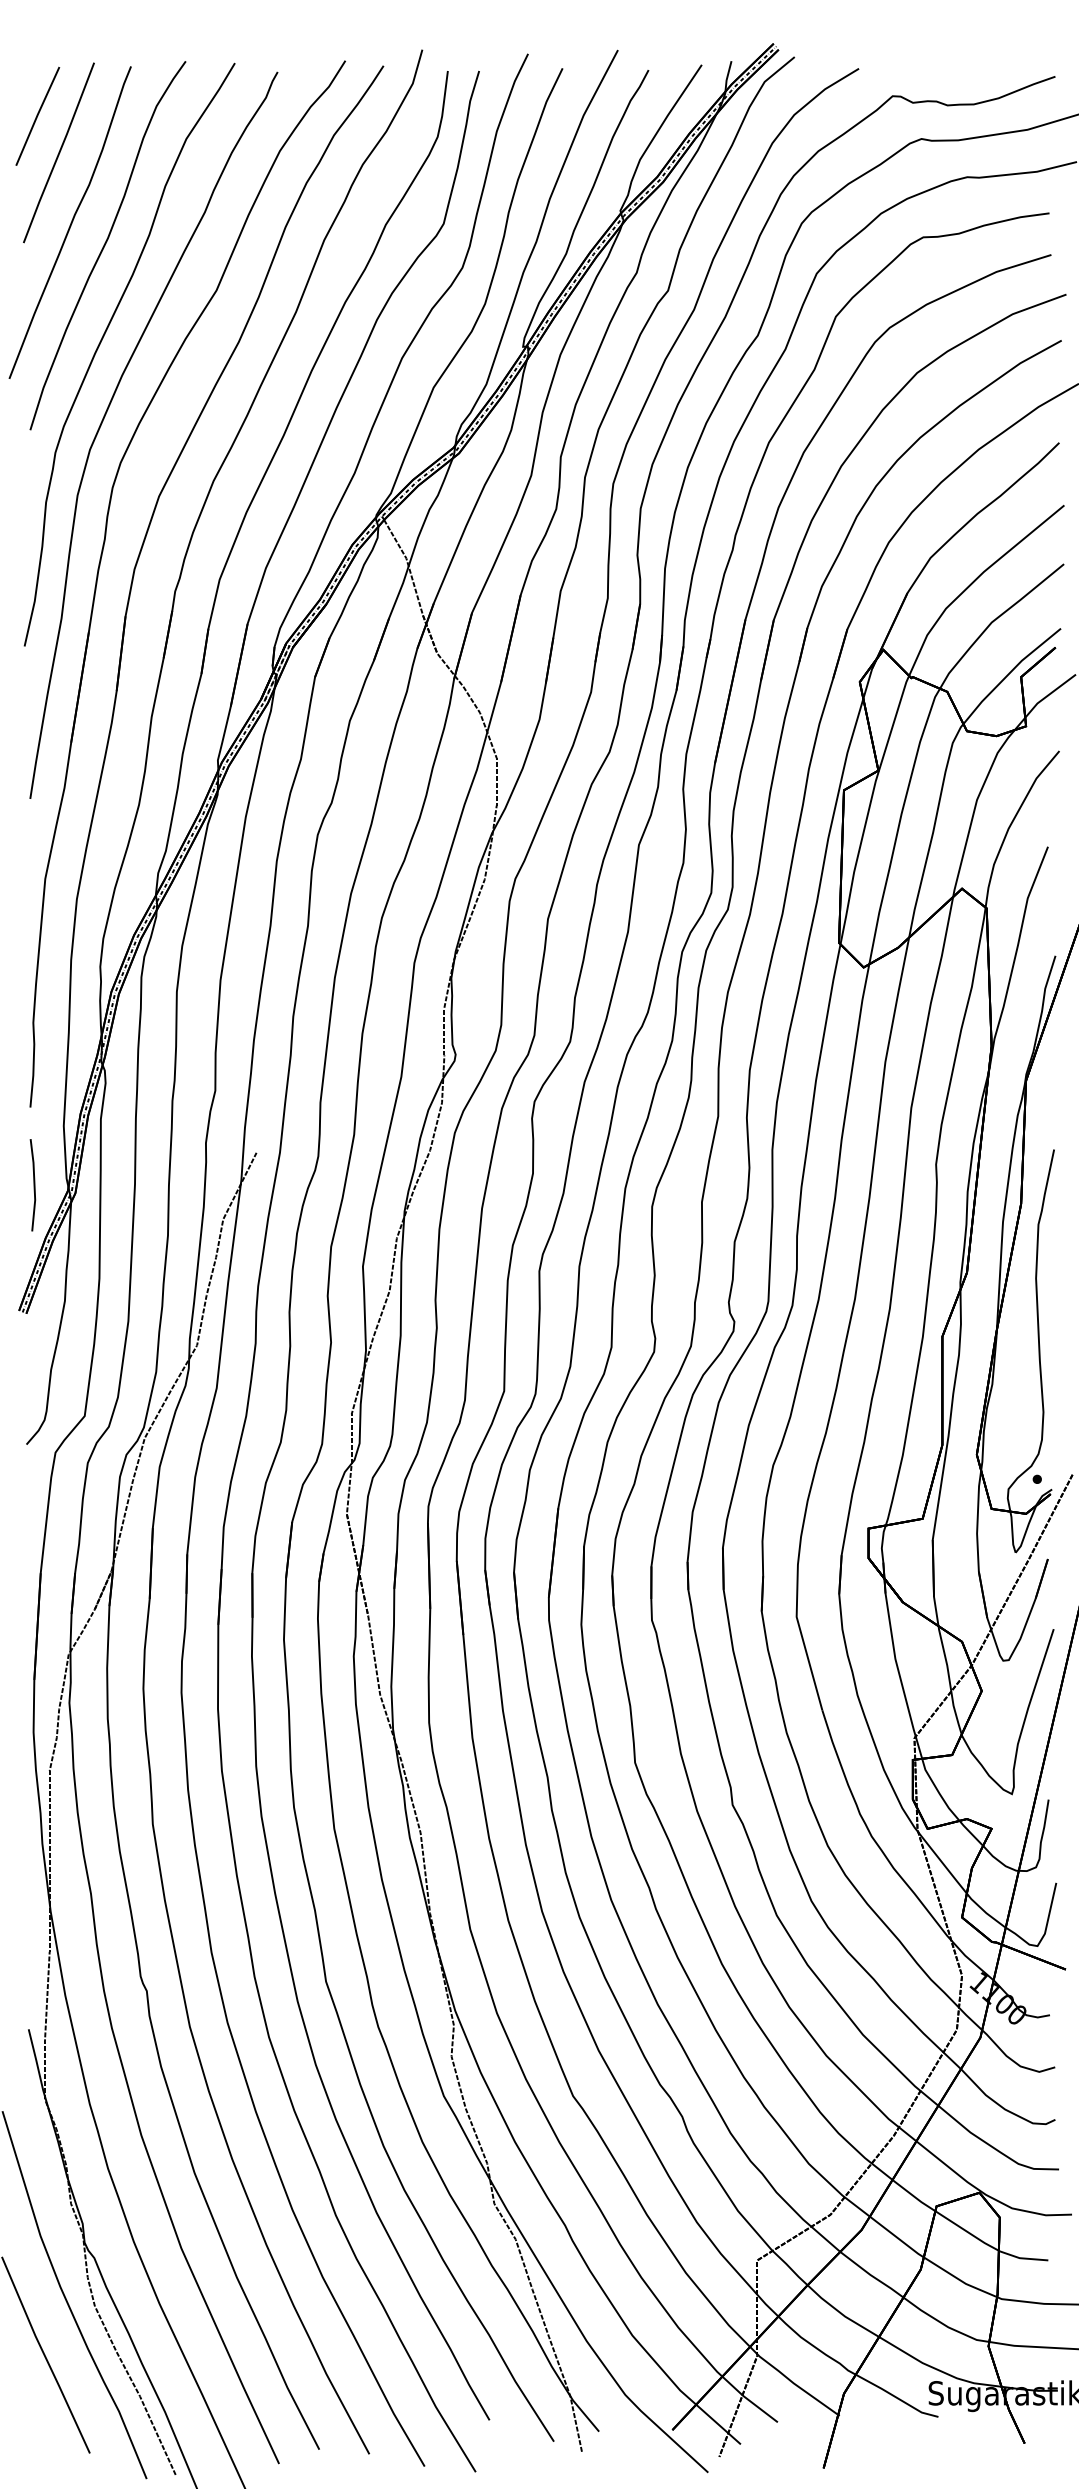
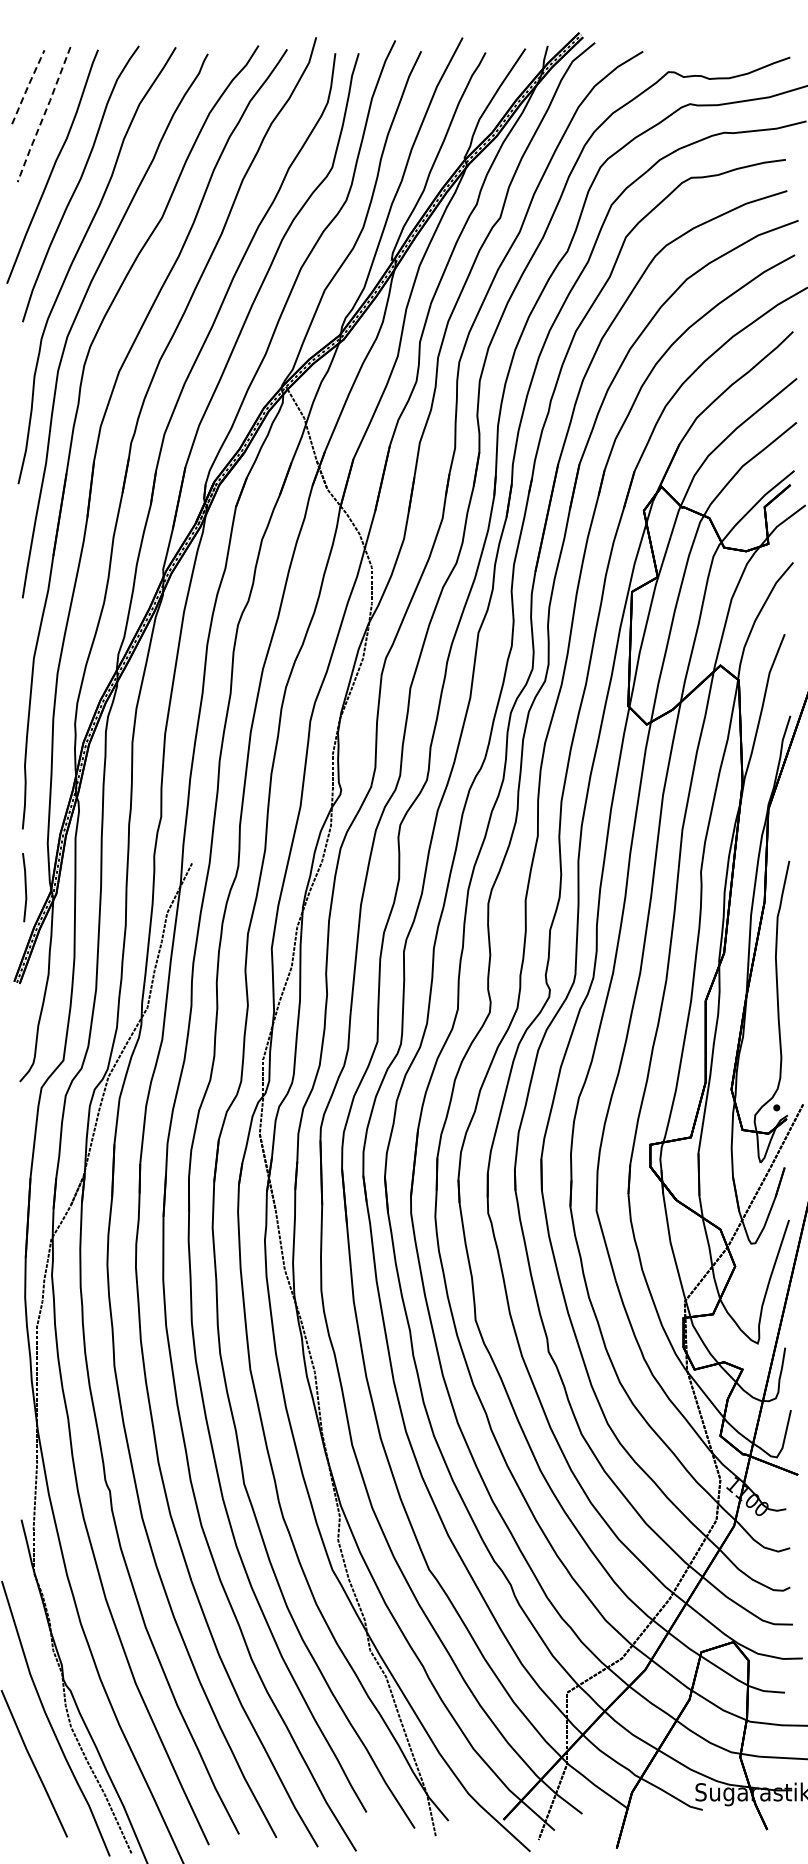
line: (38, 115) -> (28, 86), solid -> dashed
line: (59, 154) -> (44, 115), solid -> dashed

